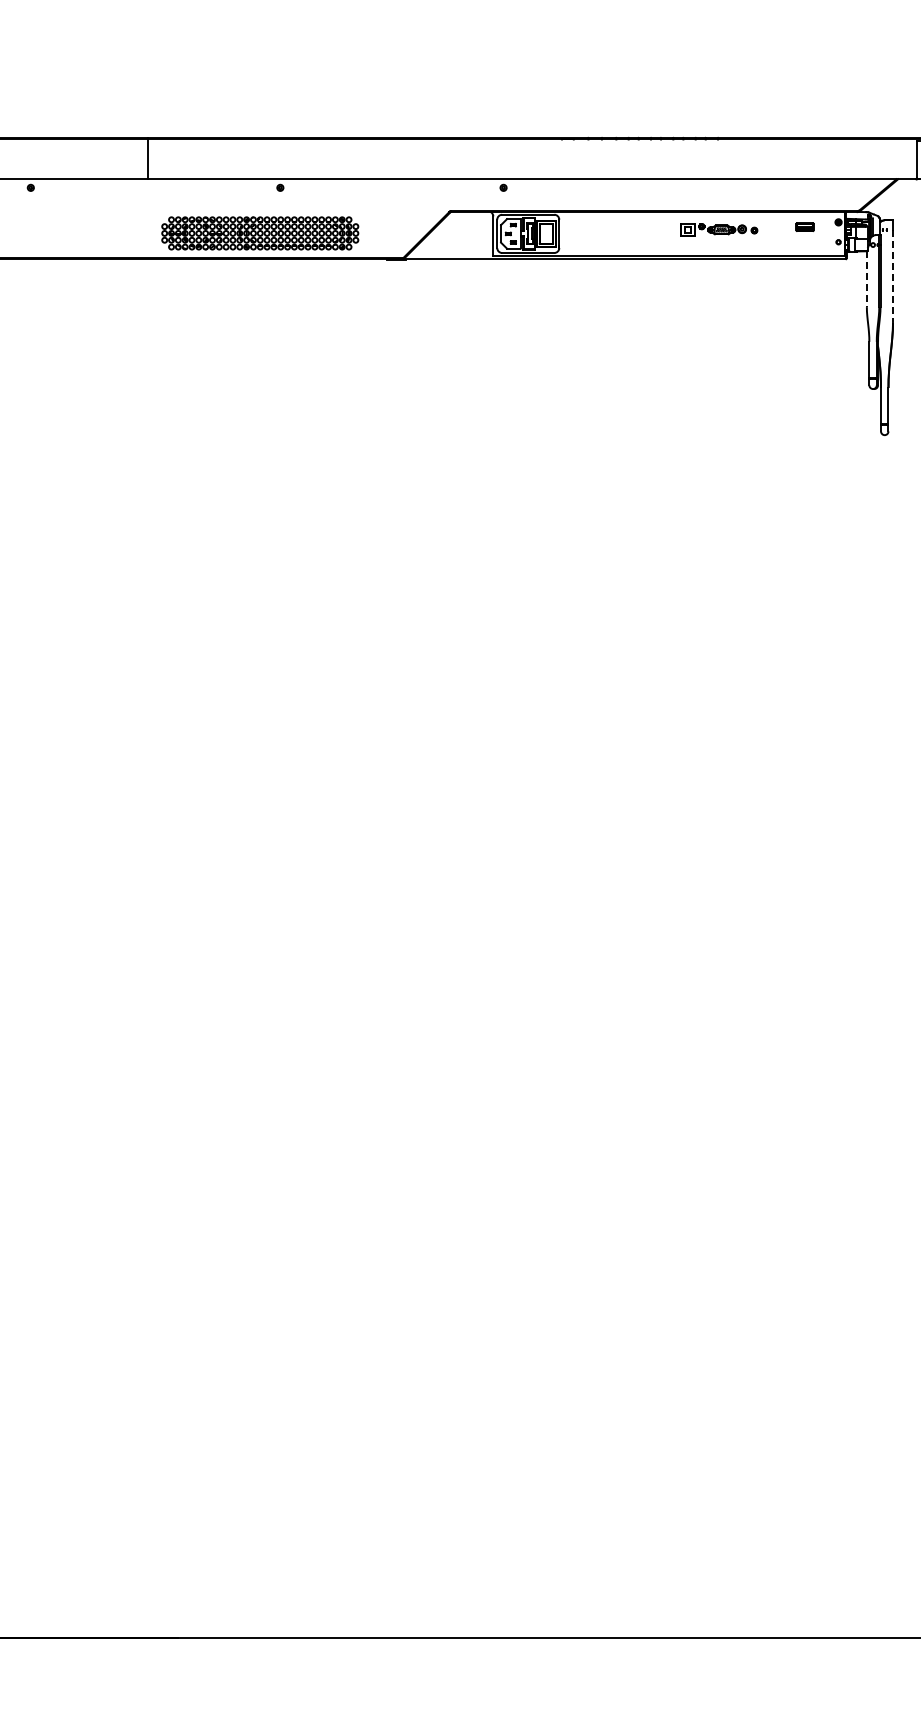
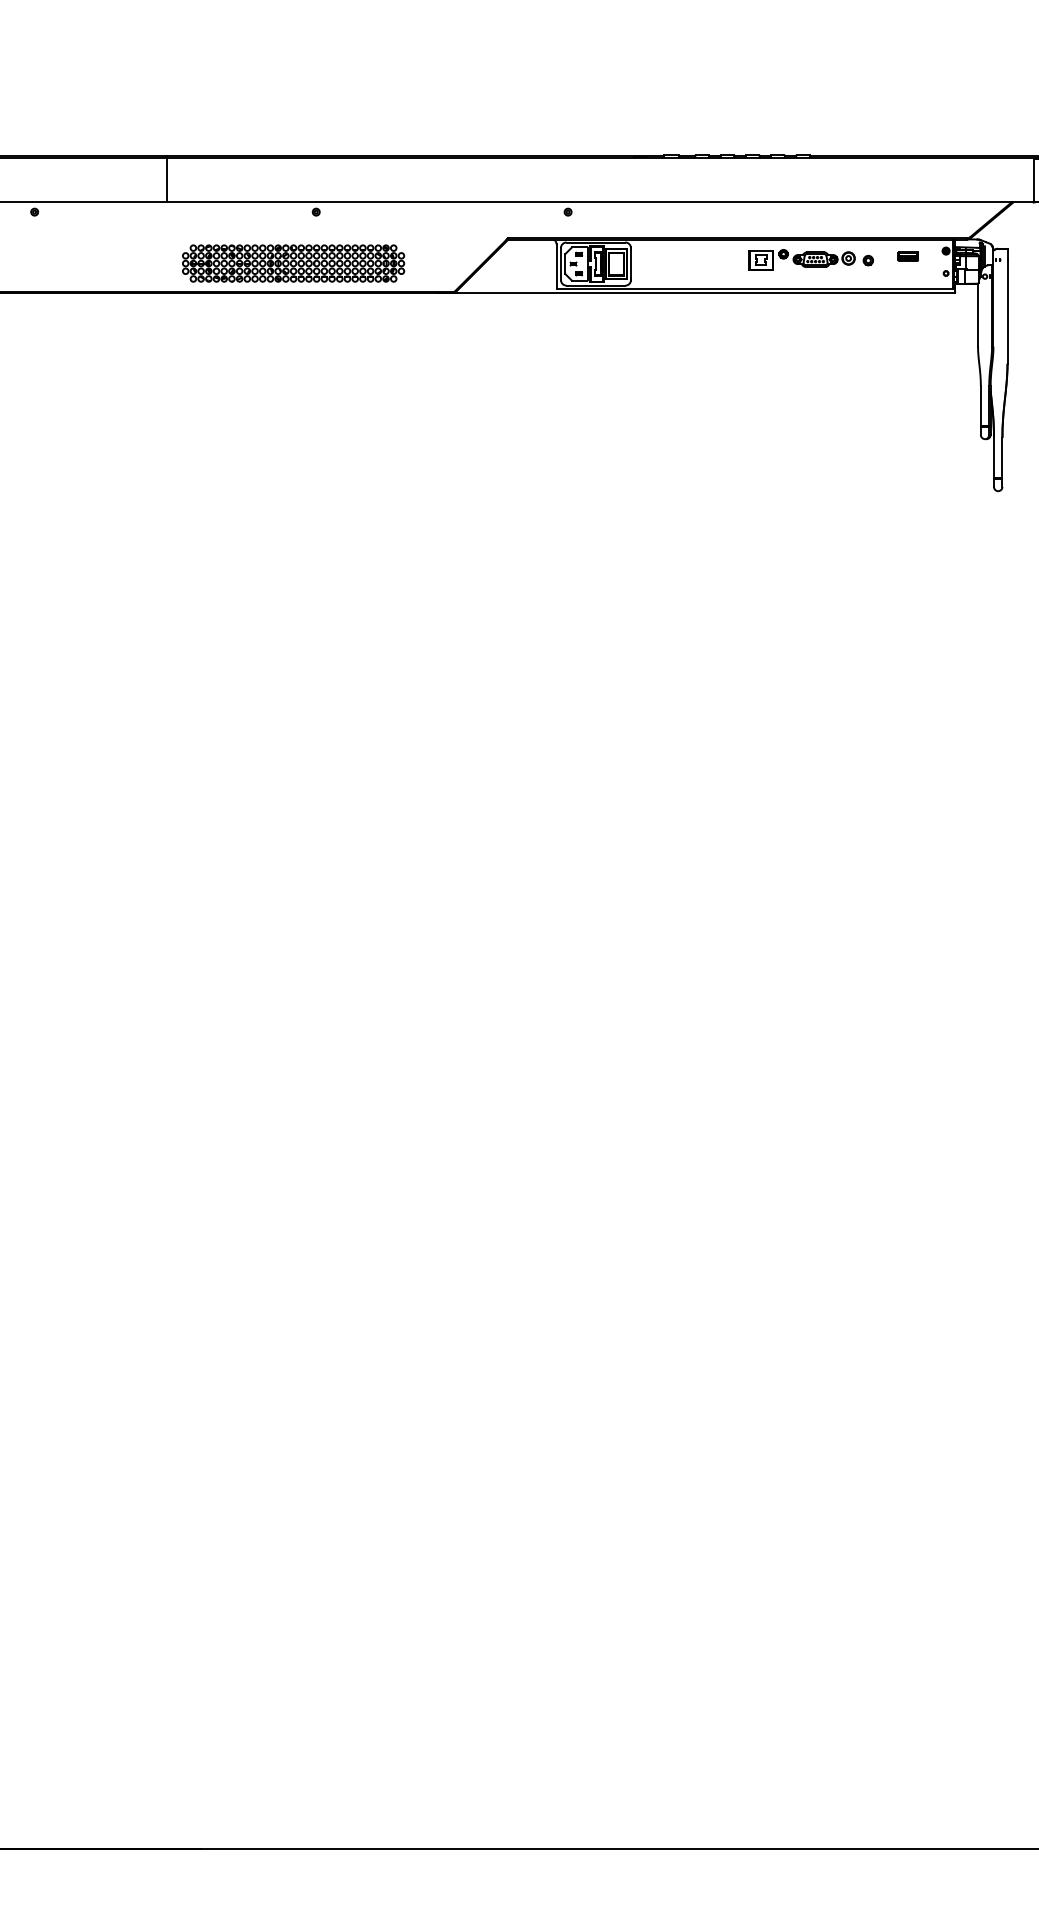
part: (718, 229) -> (810, 259), size x1.43
line: (893, 276) -> (1008, 312), dashed -> solid
line: (866, 279) -> (977, 315), dashed -> solid

